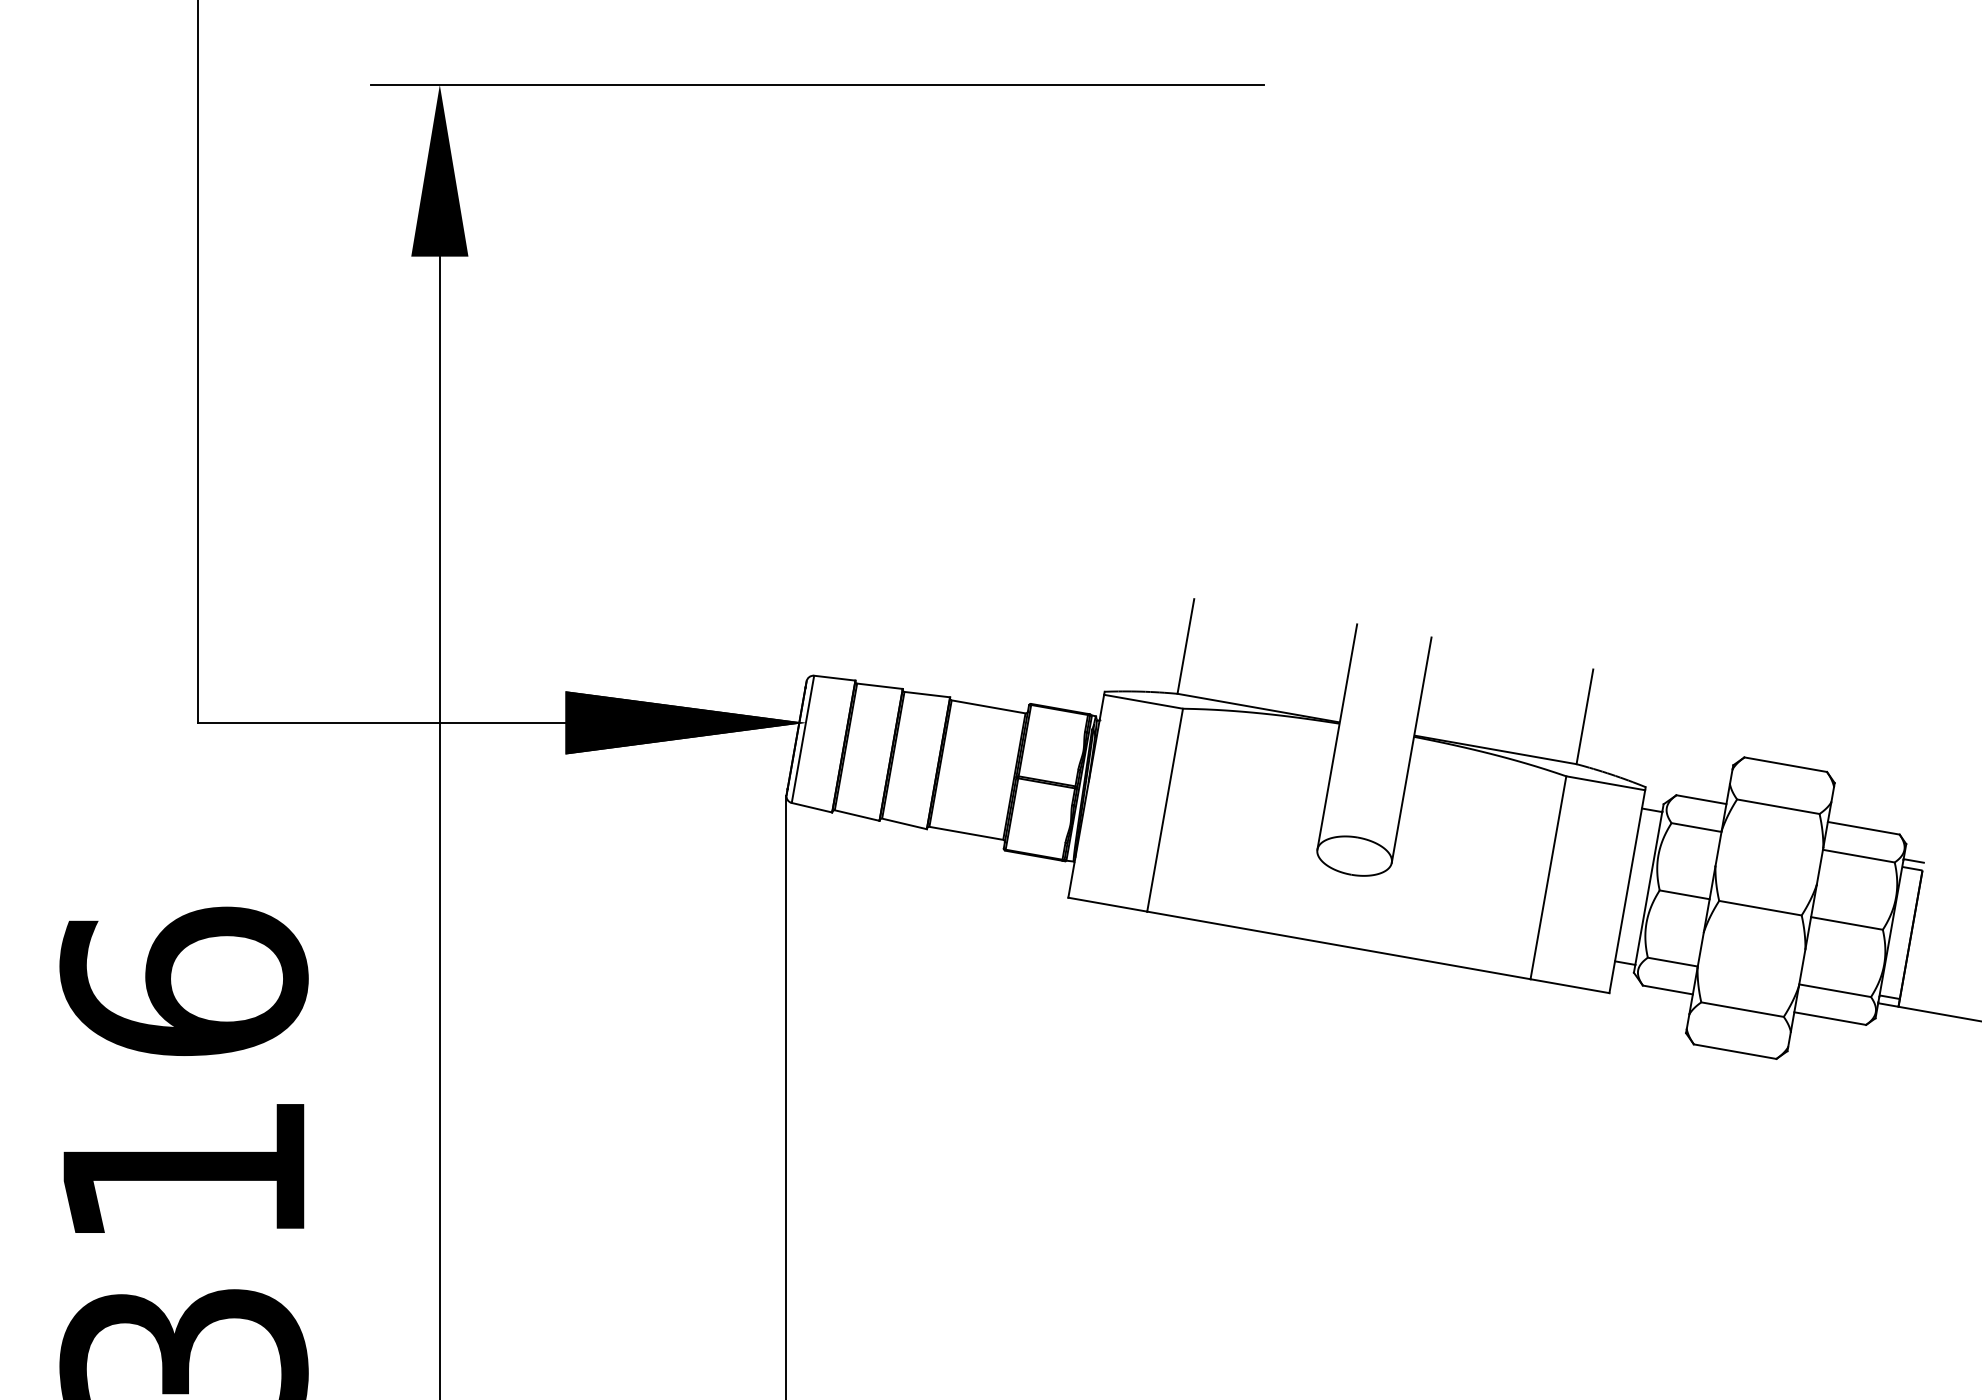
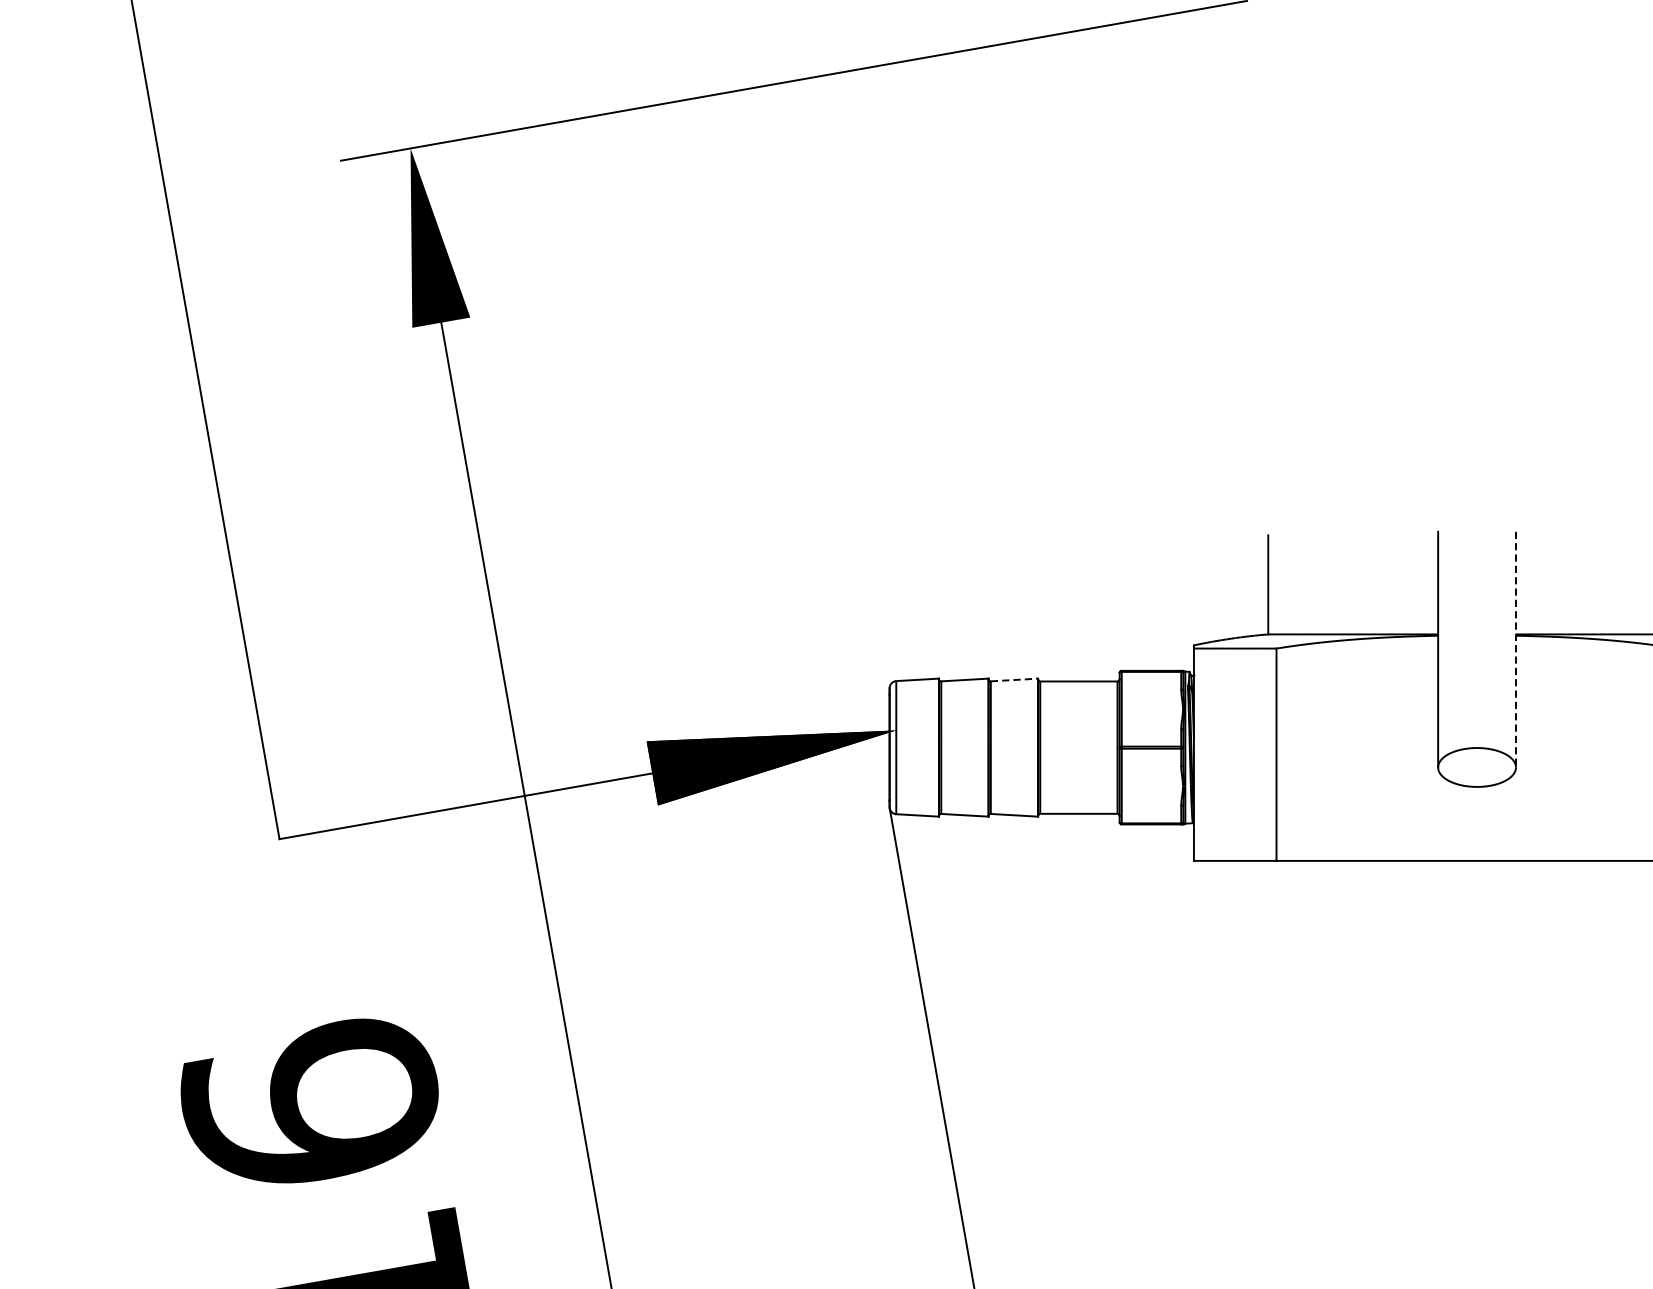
line: (927, 694) -> (1014, 679), solid -> dashed
line: (1411, 750) -> (1515, 650), solid -> dashed

